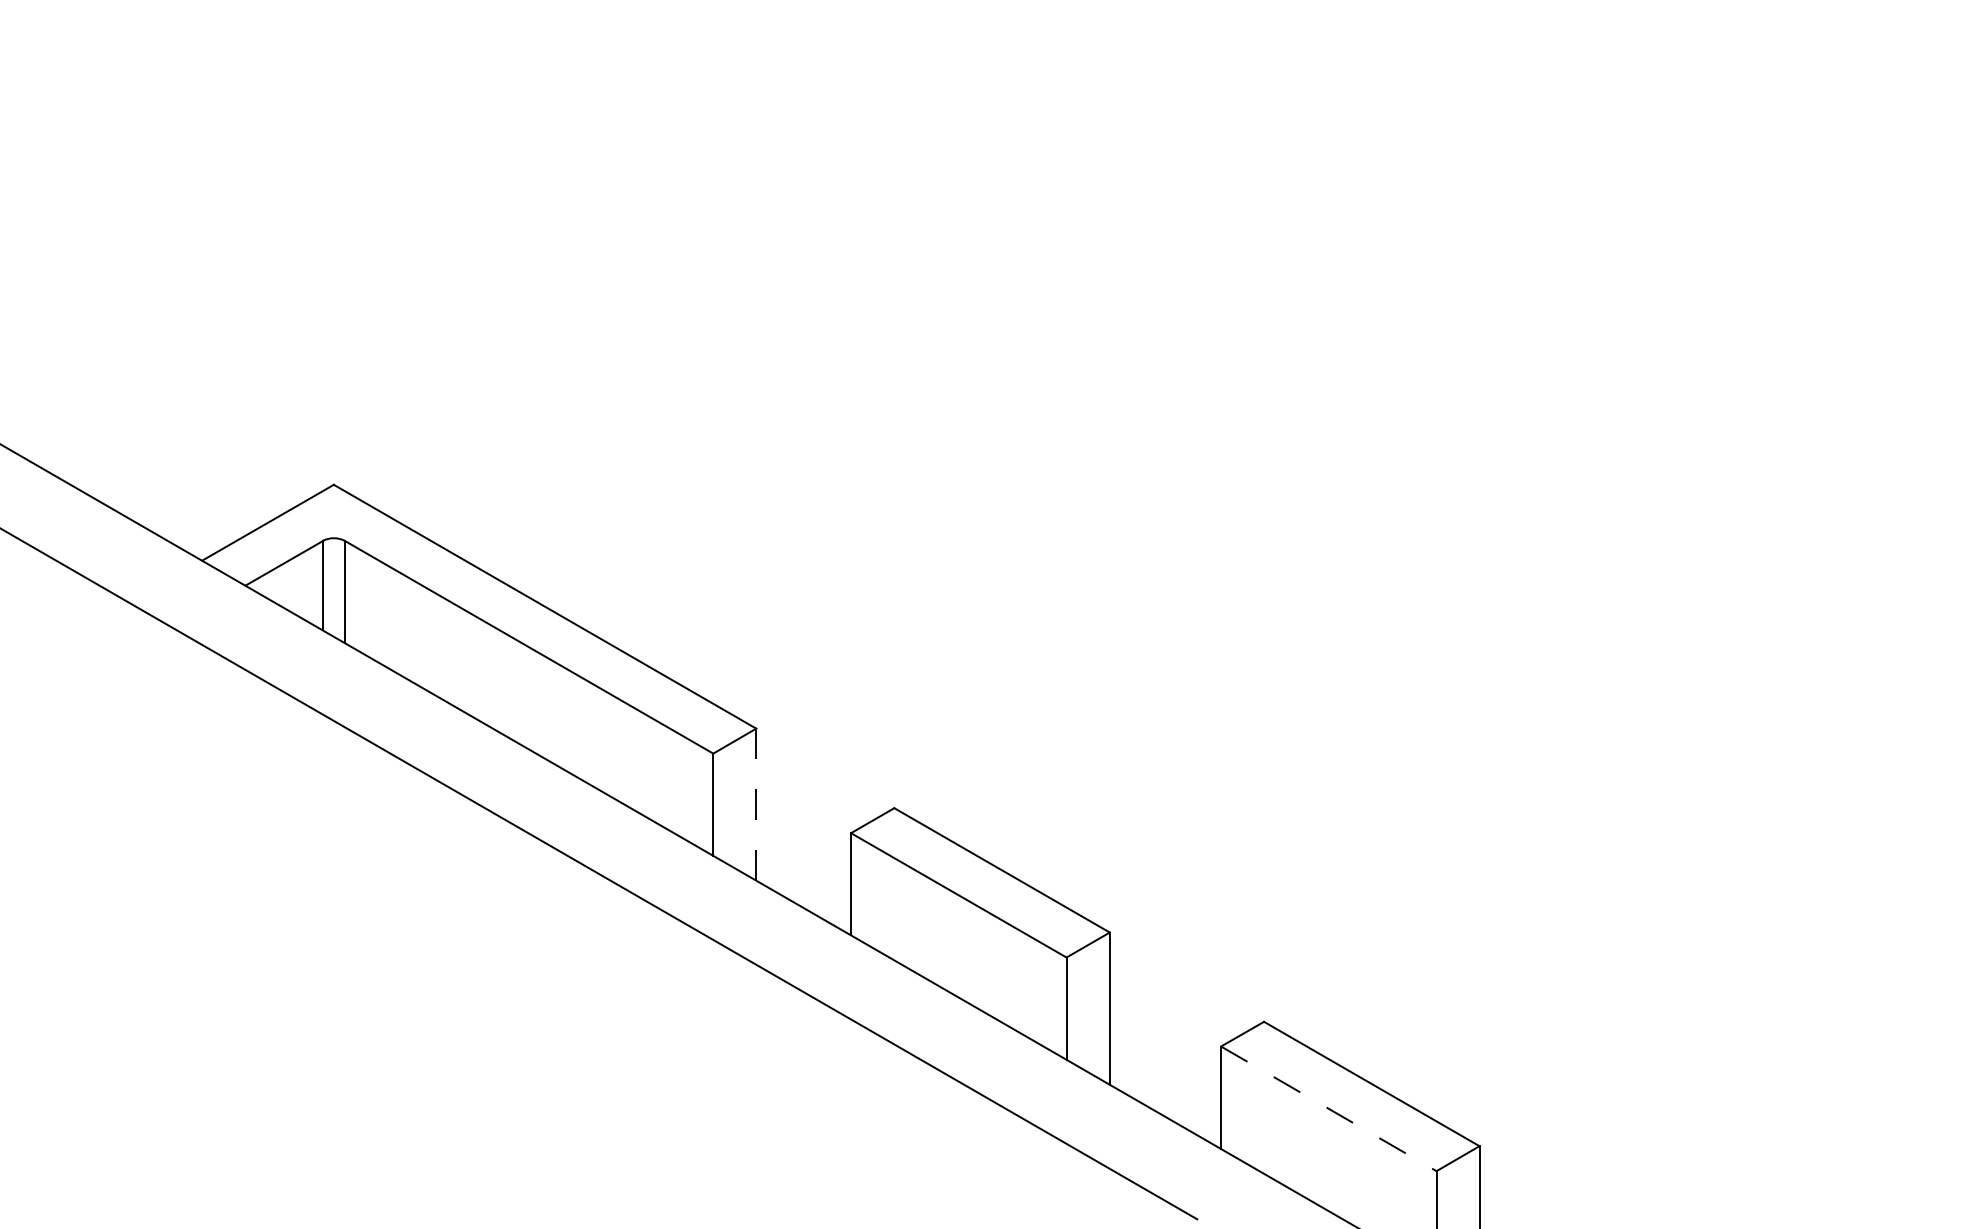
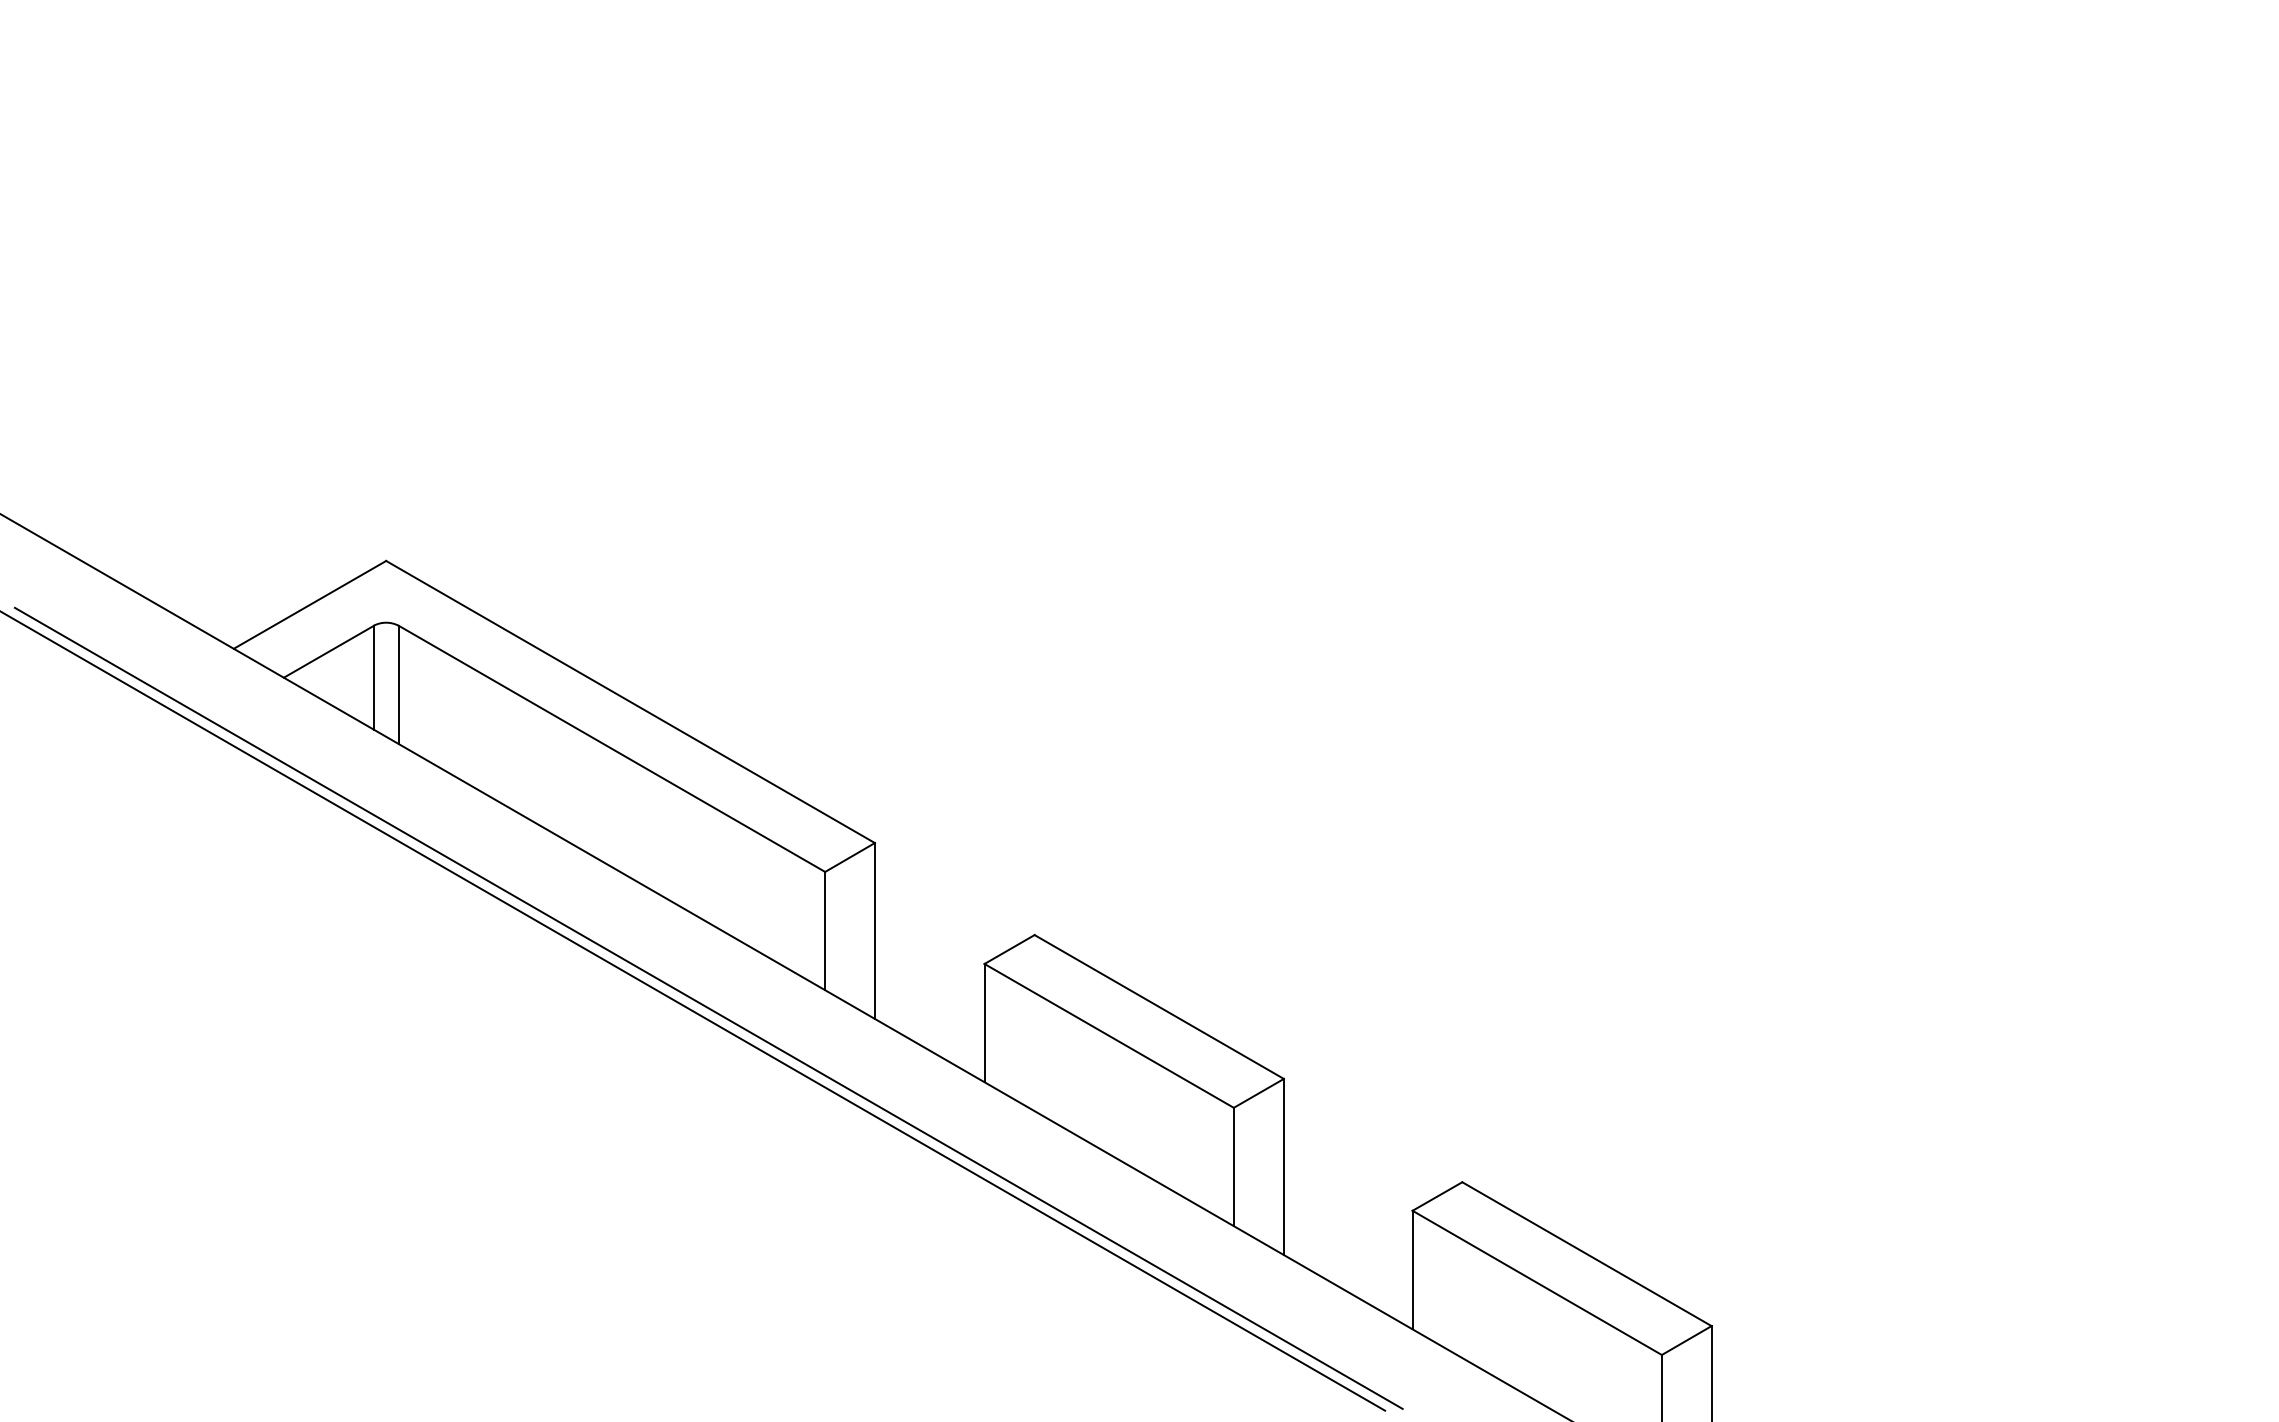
line: (755, 805) -> (874, 931), dashed -> solid
line: (612, 870) -> (708, 1007), added
line: (1329, 1108) -> (1537, 1282), dashed -> solid

